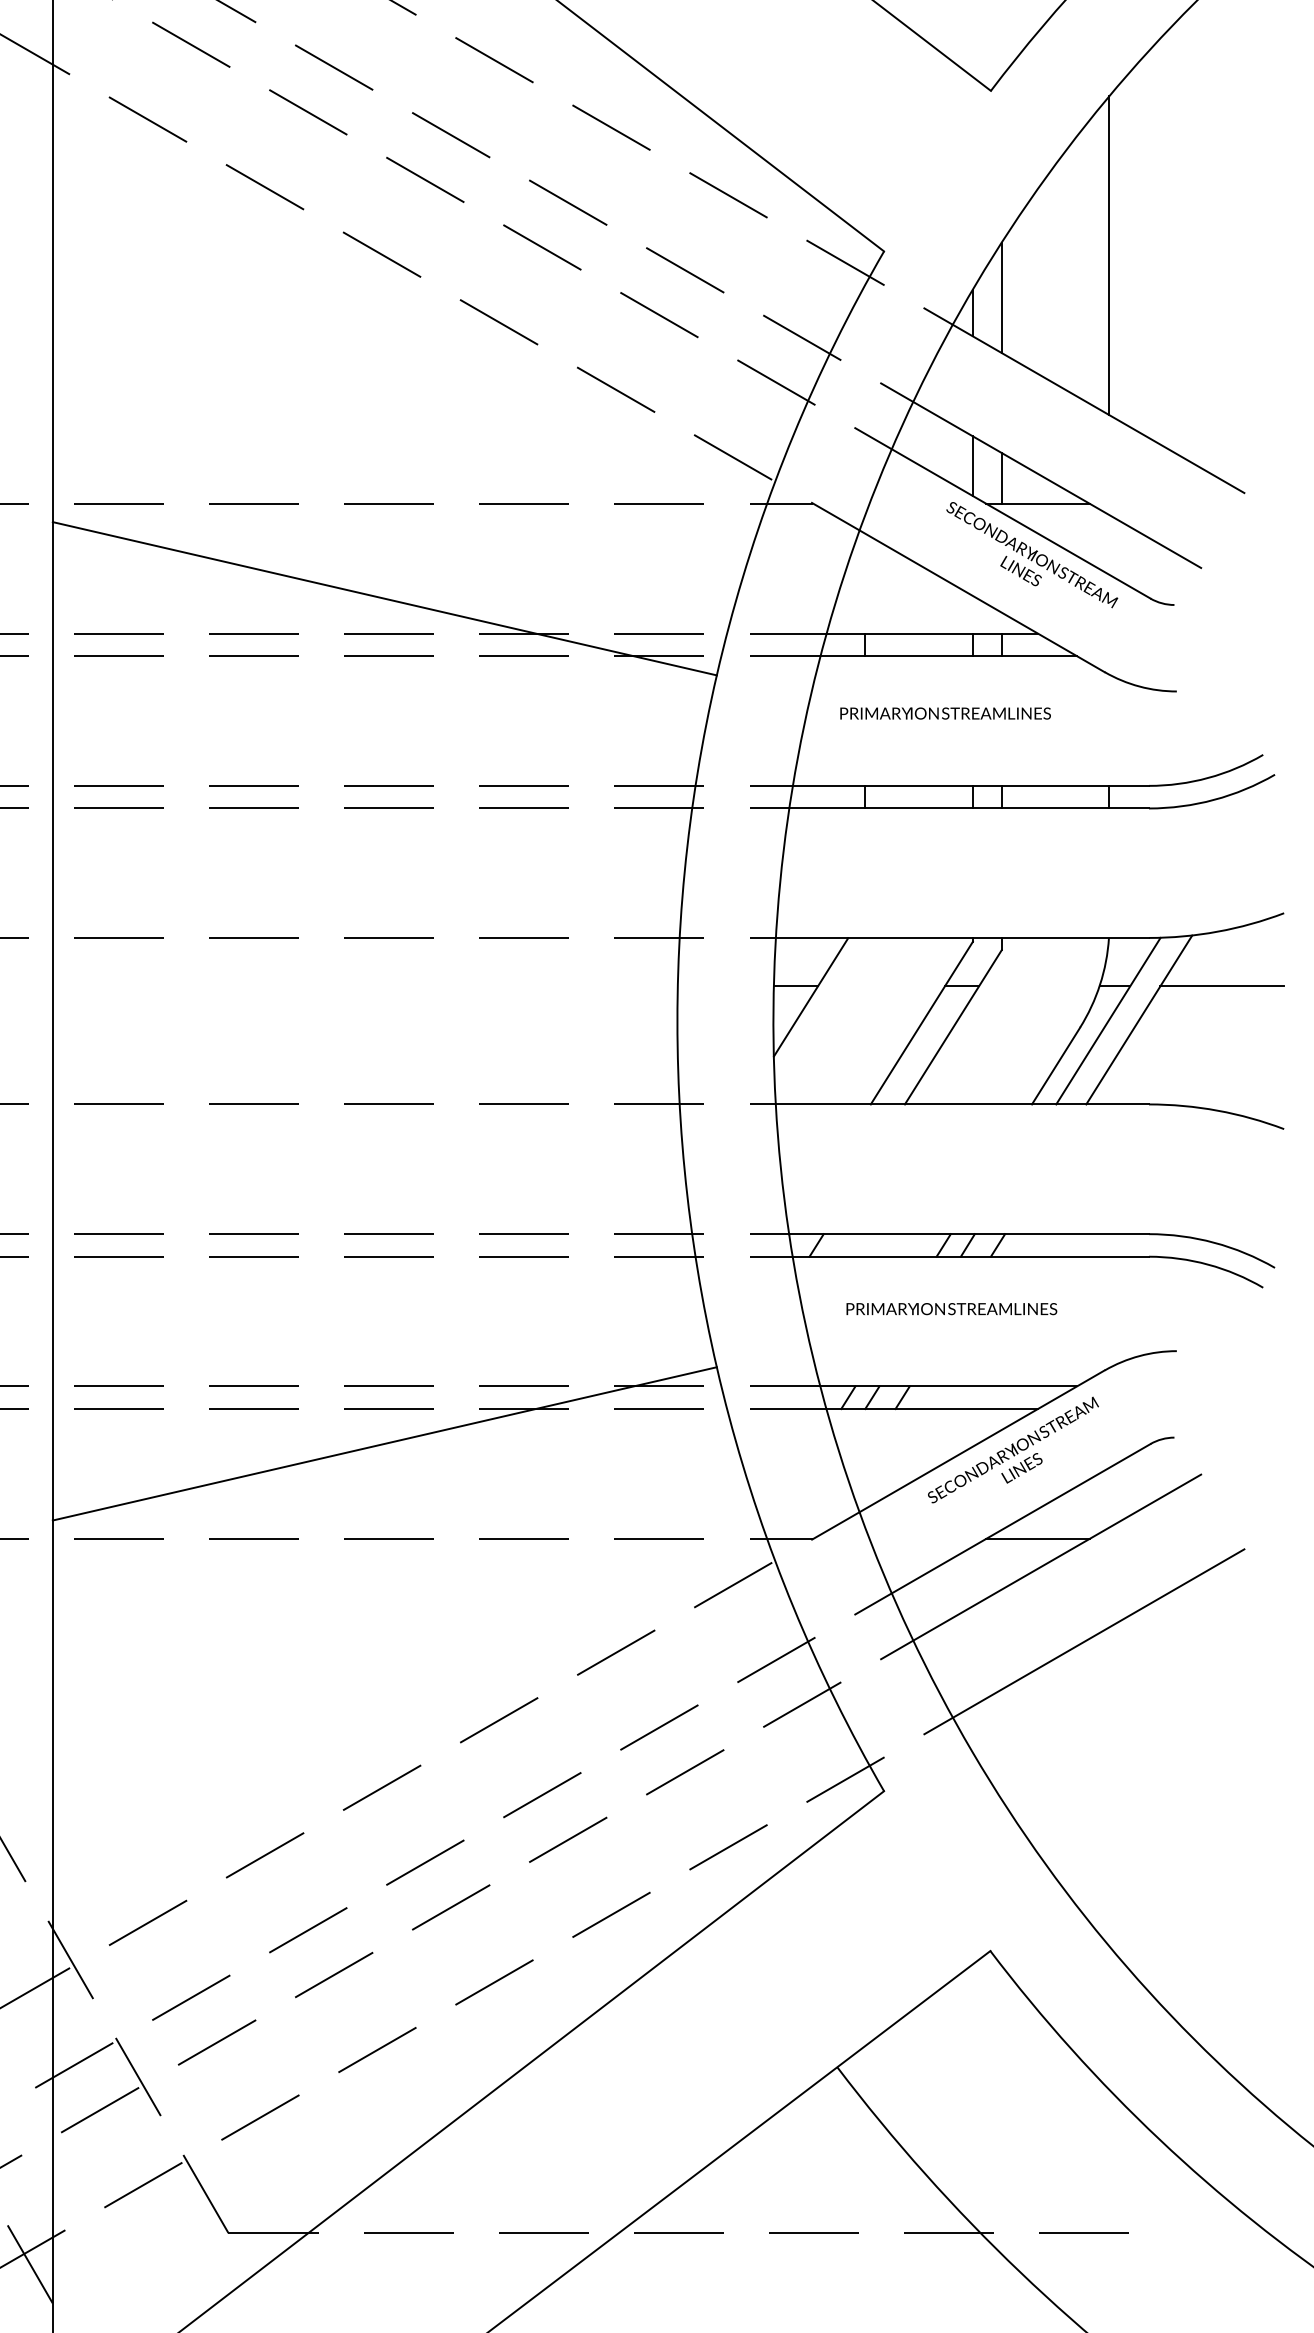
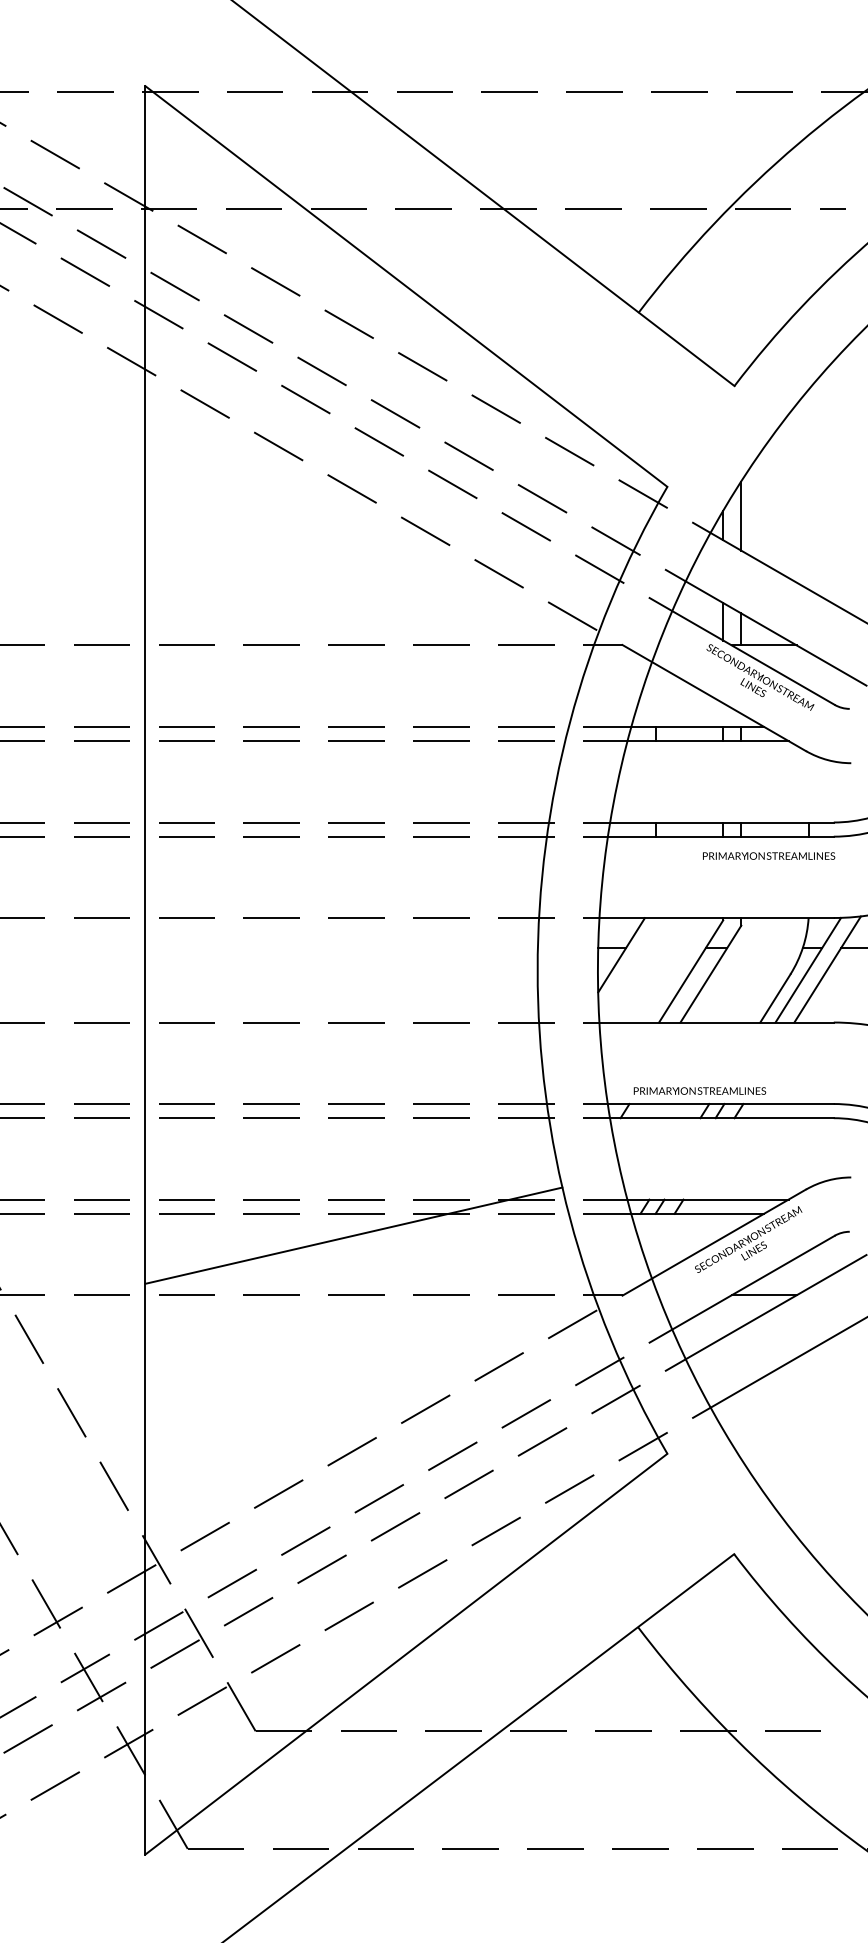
line: (1108, 255) -> (808, 489), removed
line: (384, 597) -> (353, 704), removed
text: (946, 712) -> (769, 855), moved
text: (951, 1308) -> (699, 1090), moved

